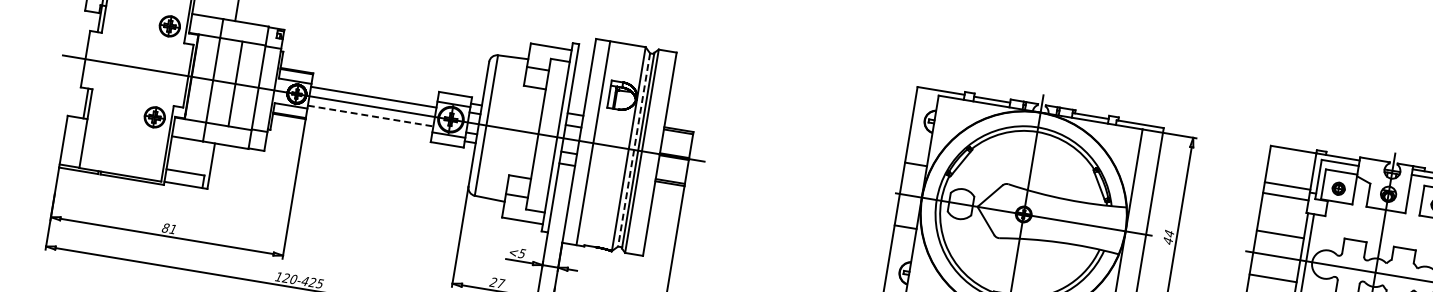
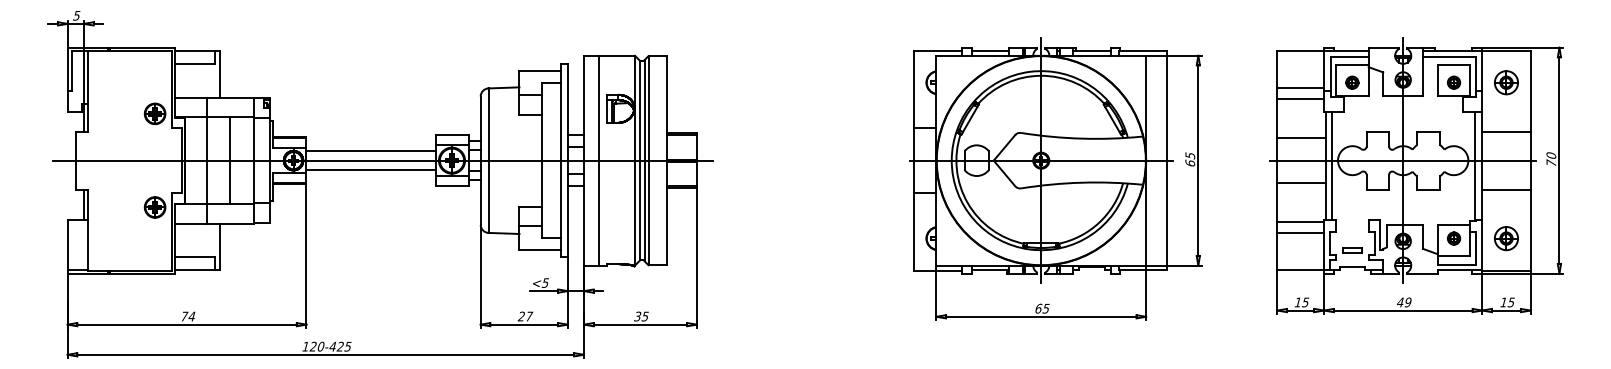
line: (371, 116) -> (371, 170), dashed -> solid
line: (634, 150) -> (640, 161), dashed -> solid
text: (169, 228) -> (188, 316), 81 -> 74
text: (1169, 237) -> (1190, 159), 44 -> 65

